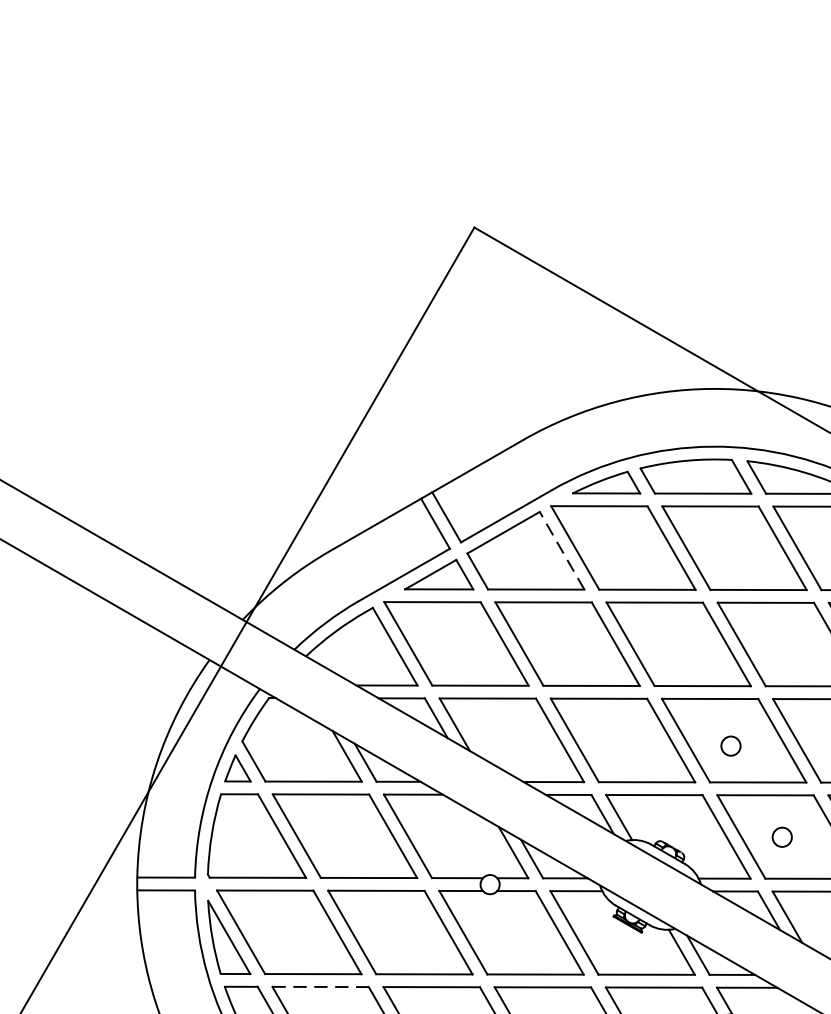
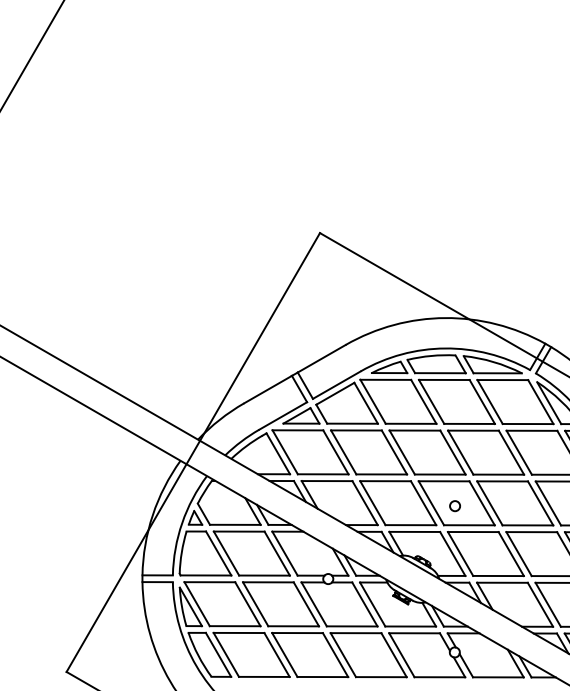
line: (562, 551) -> (366, 403), dashed -> solid
circle: (781, 837) -> (481, 554), removed
line: (321, 986) -> (239, 632), dashed -> solid

